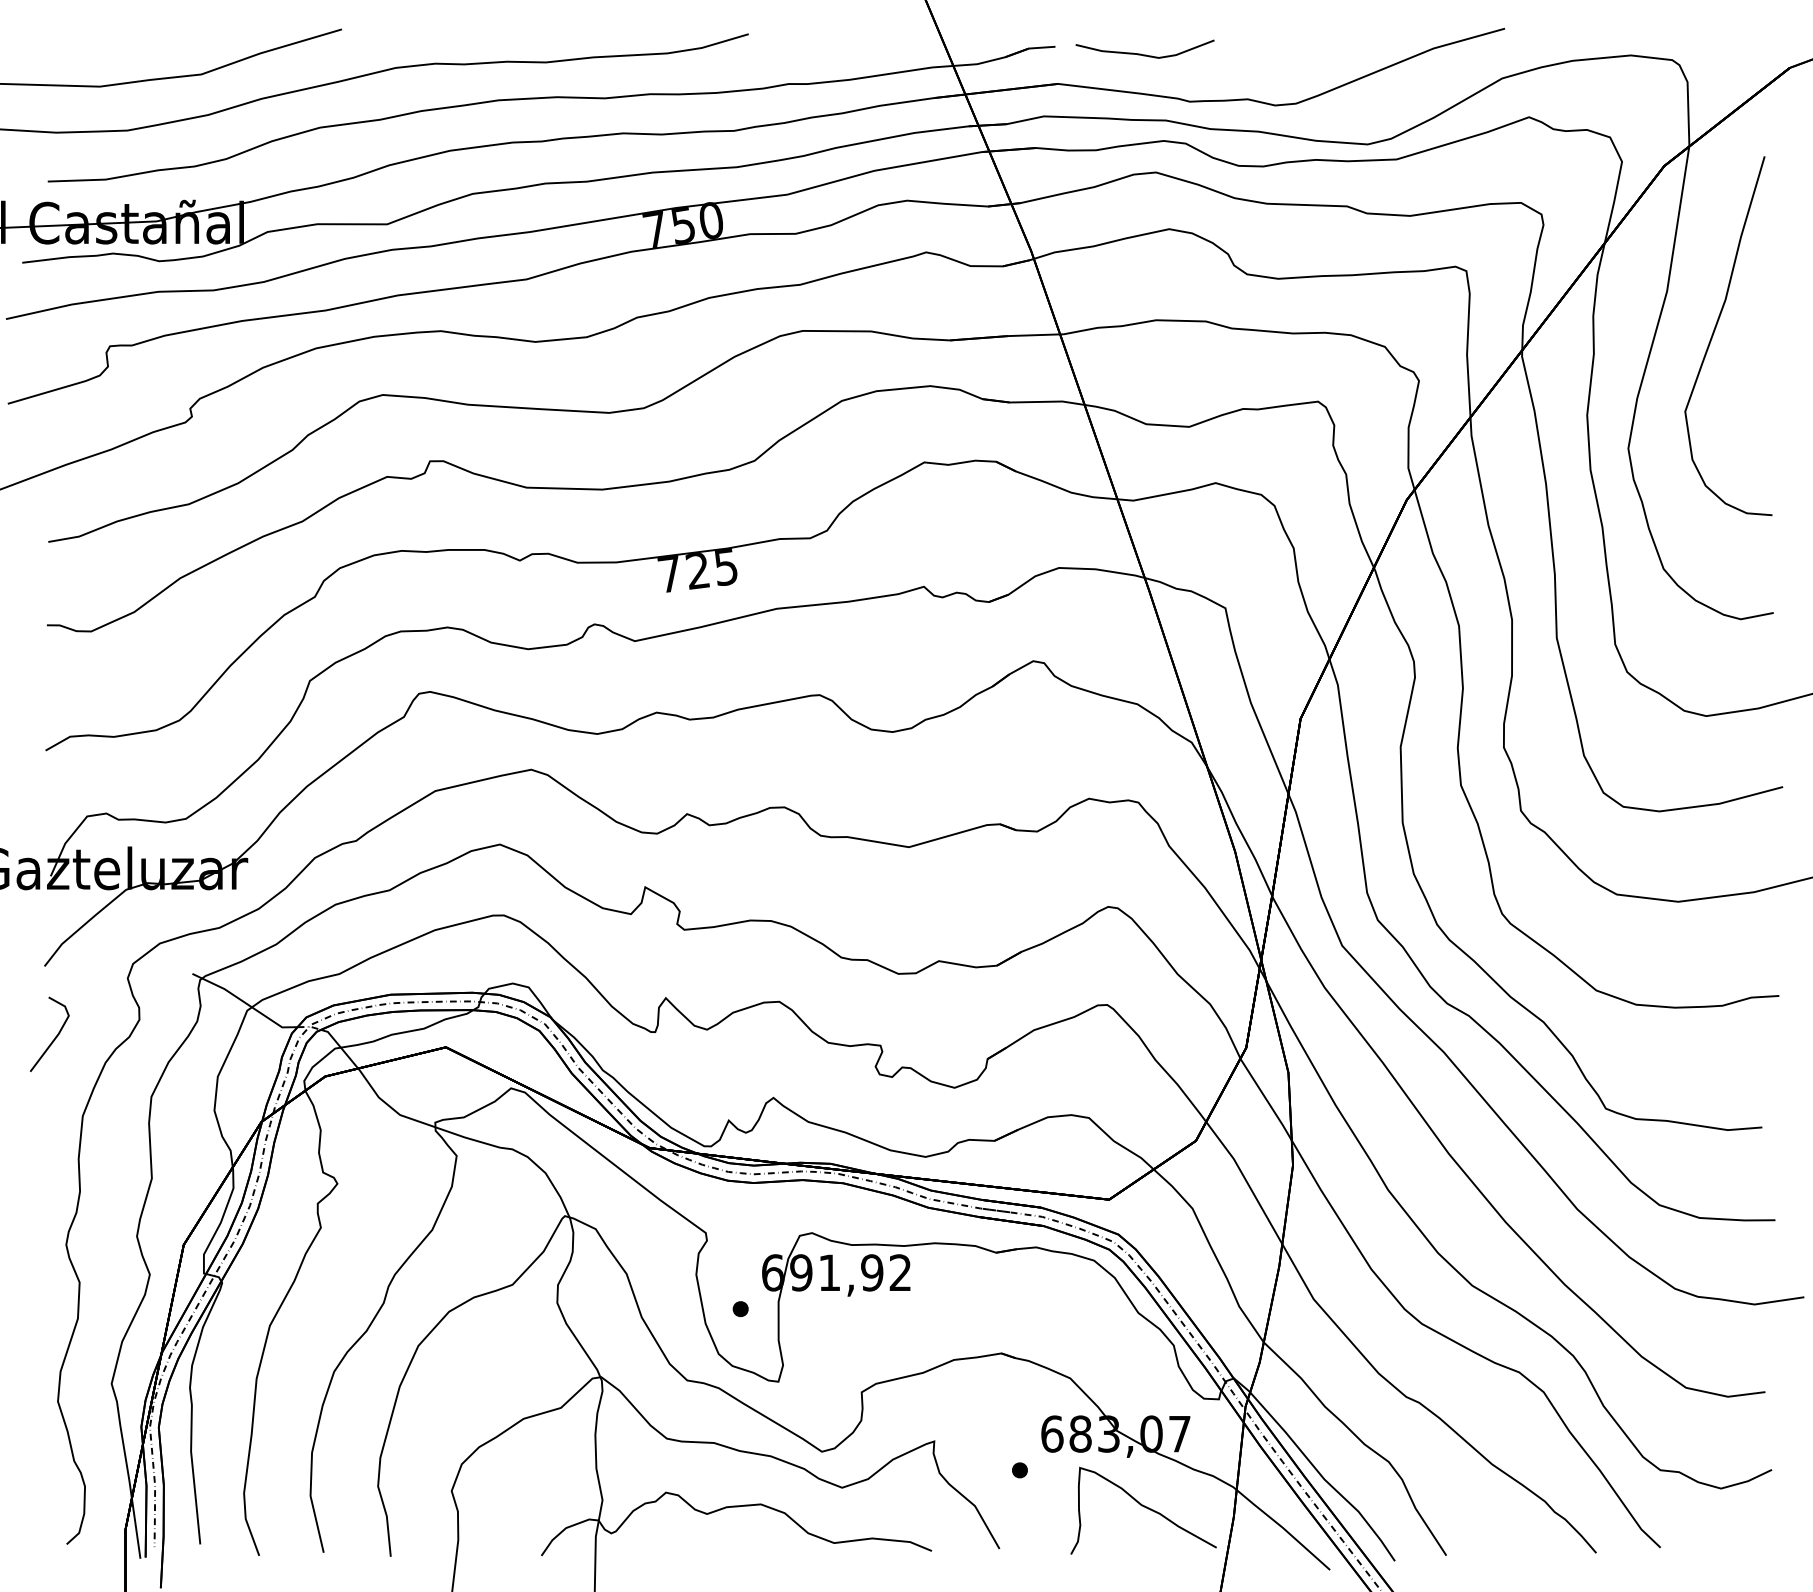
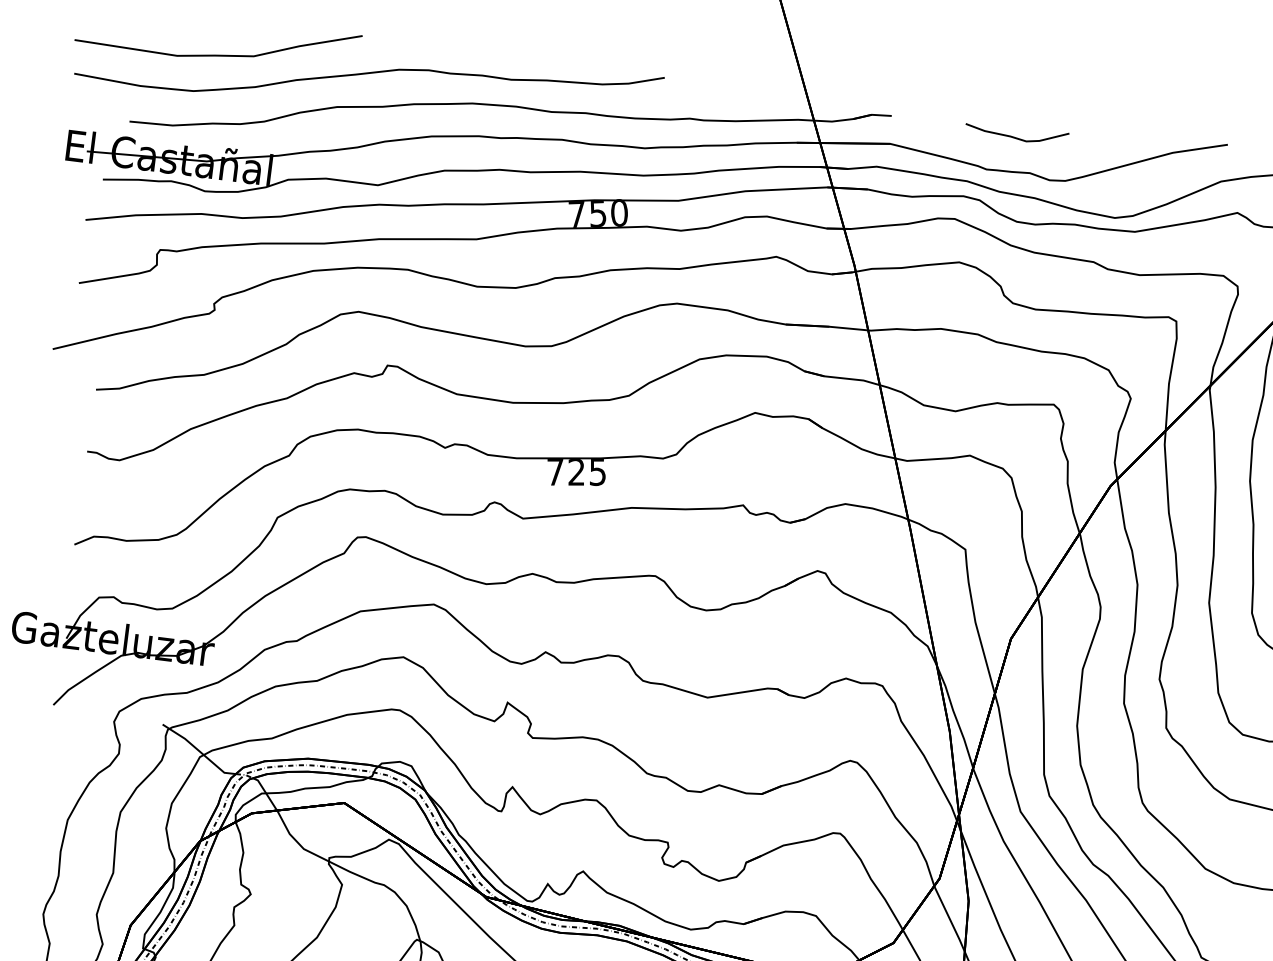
curve: (1144, 54) -> (1016, 137), moved
line: (54, 1037) -> (54, 758), removed

